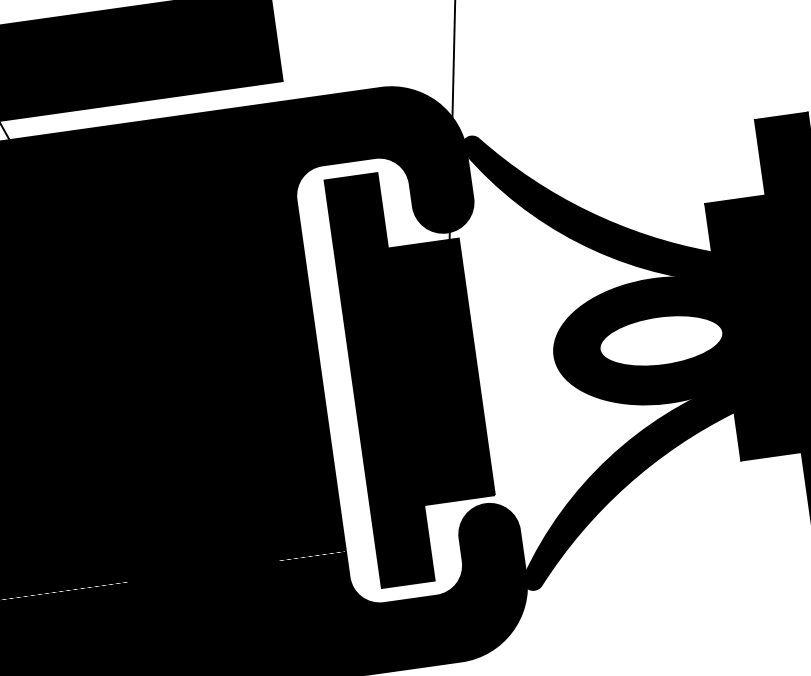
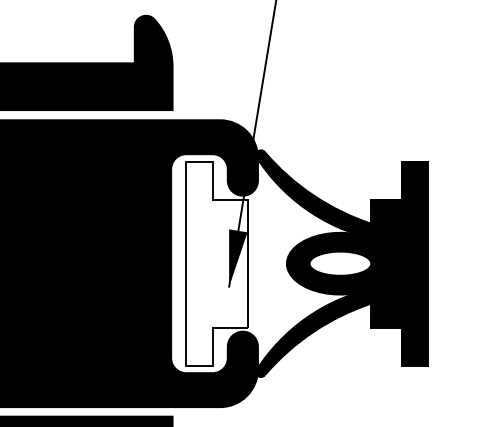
fill: (415, 375) -> (217, 263), removed

